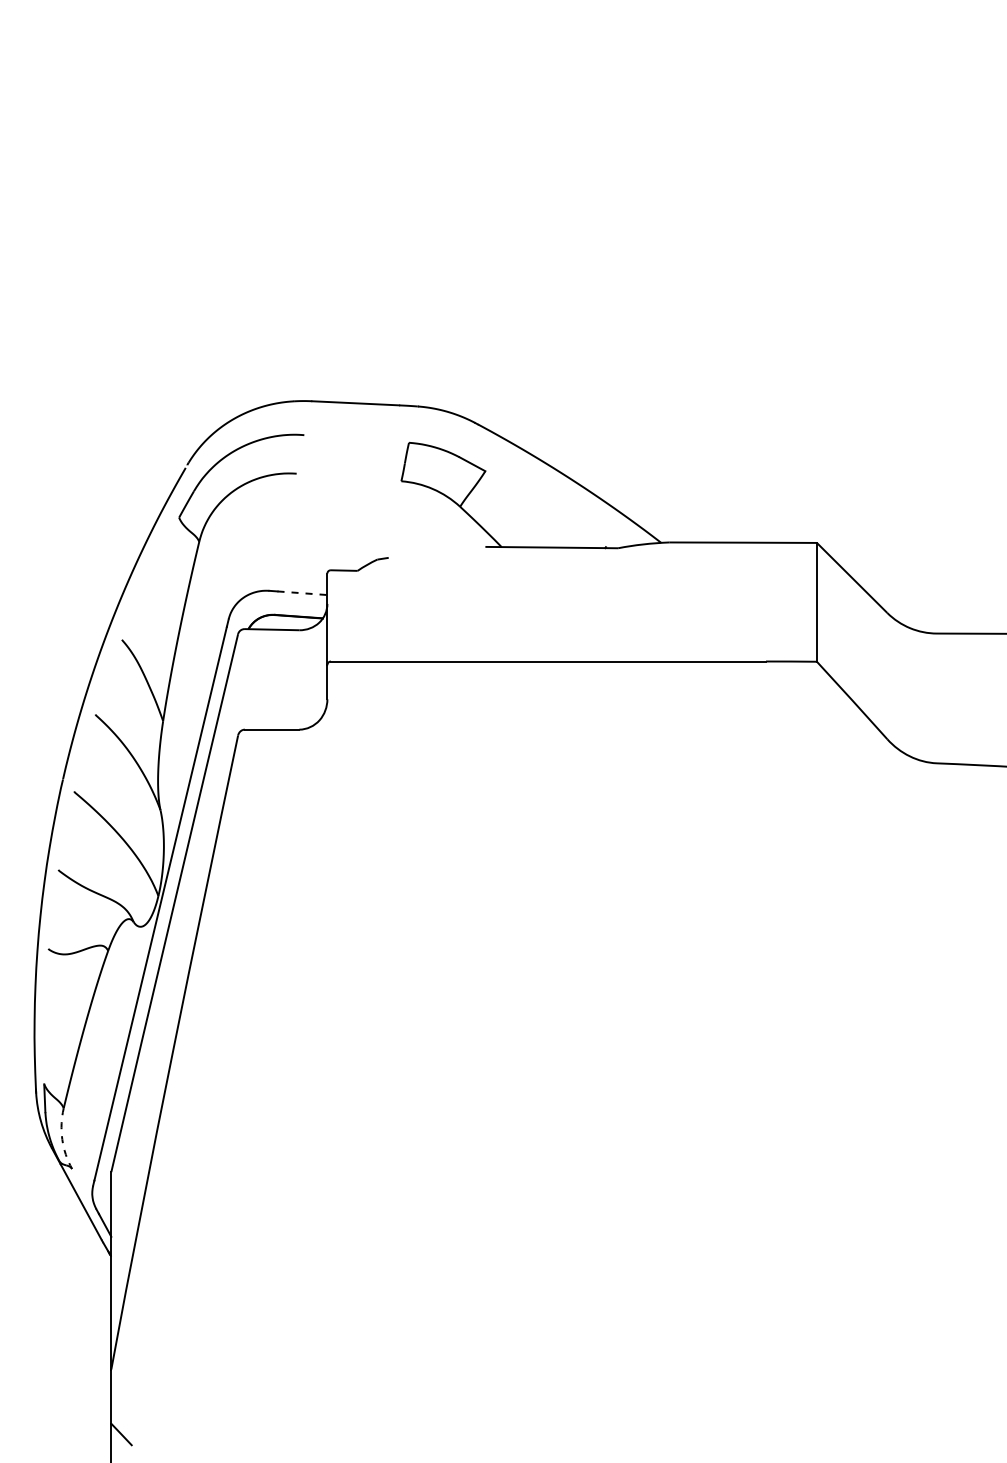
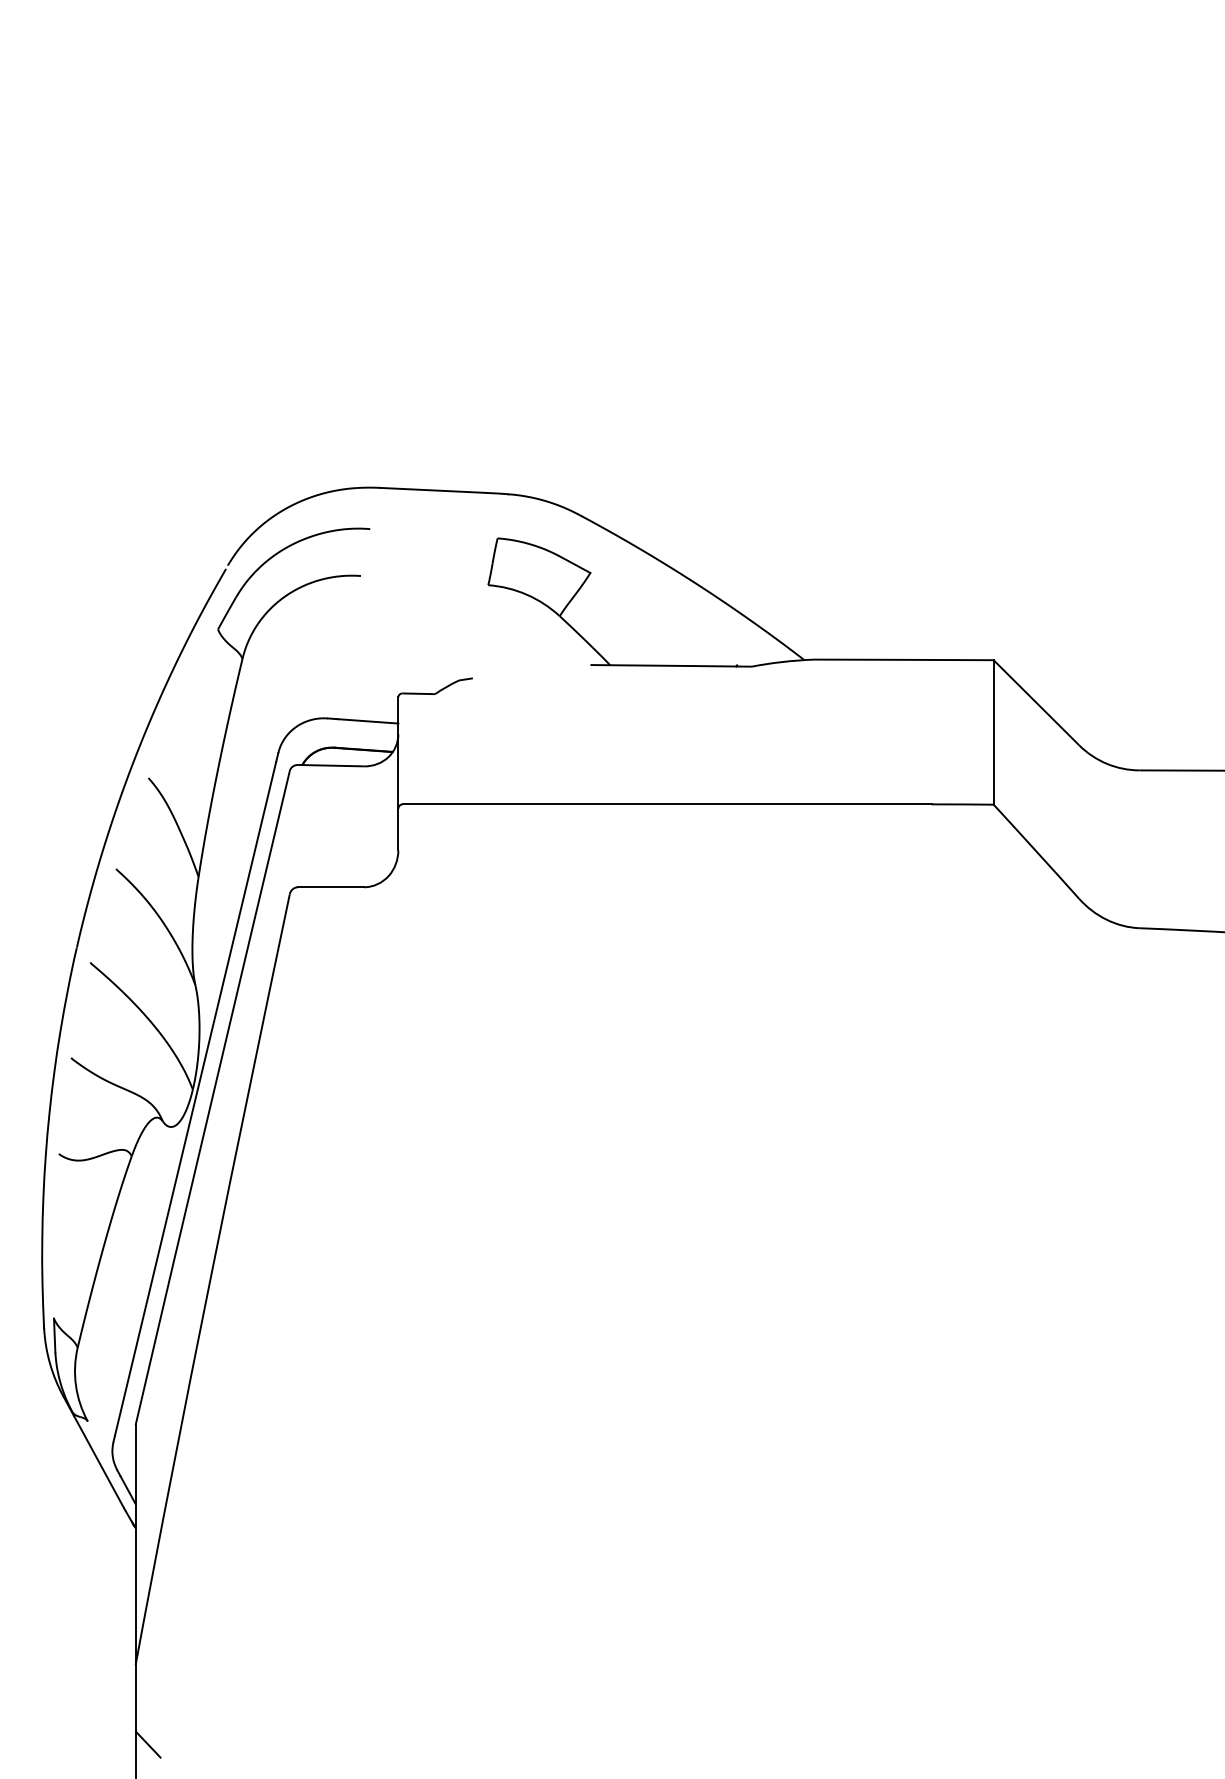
line: (302, 593) -> (368, 721), dashed -> solid
arc: (61, 1139) -> (75, 1385), dashed -> solid

